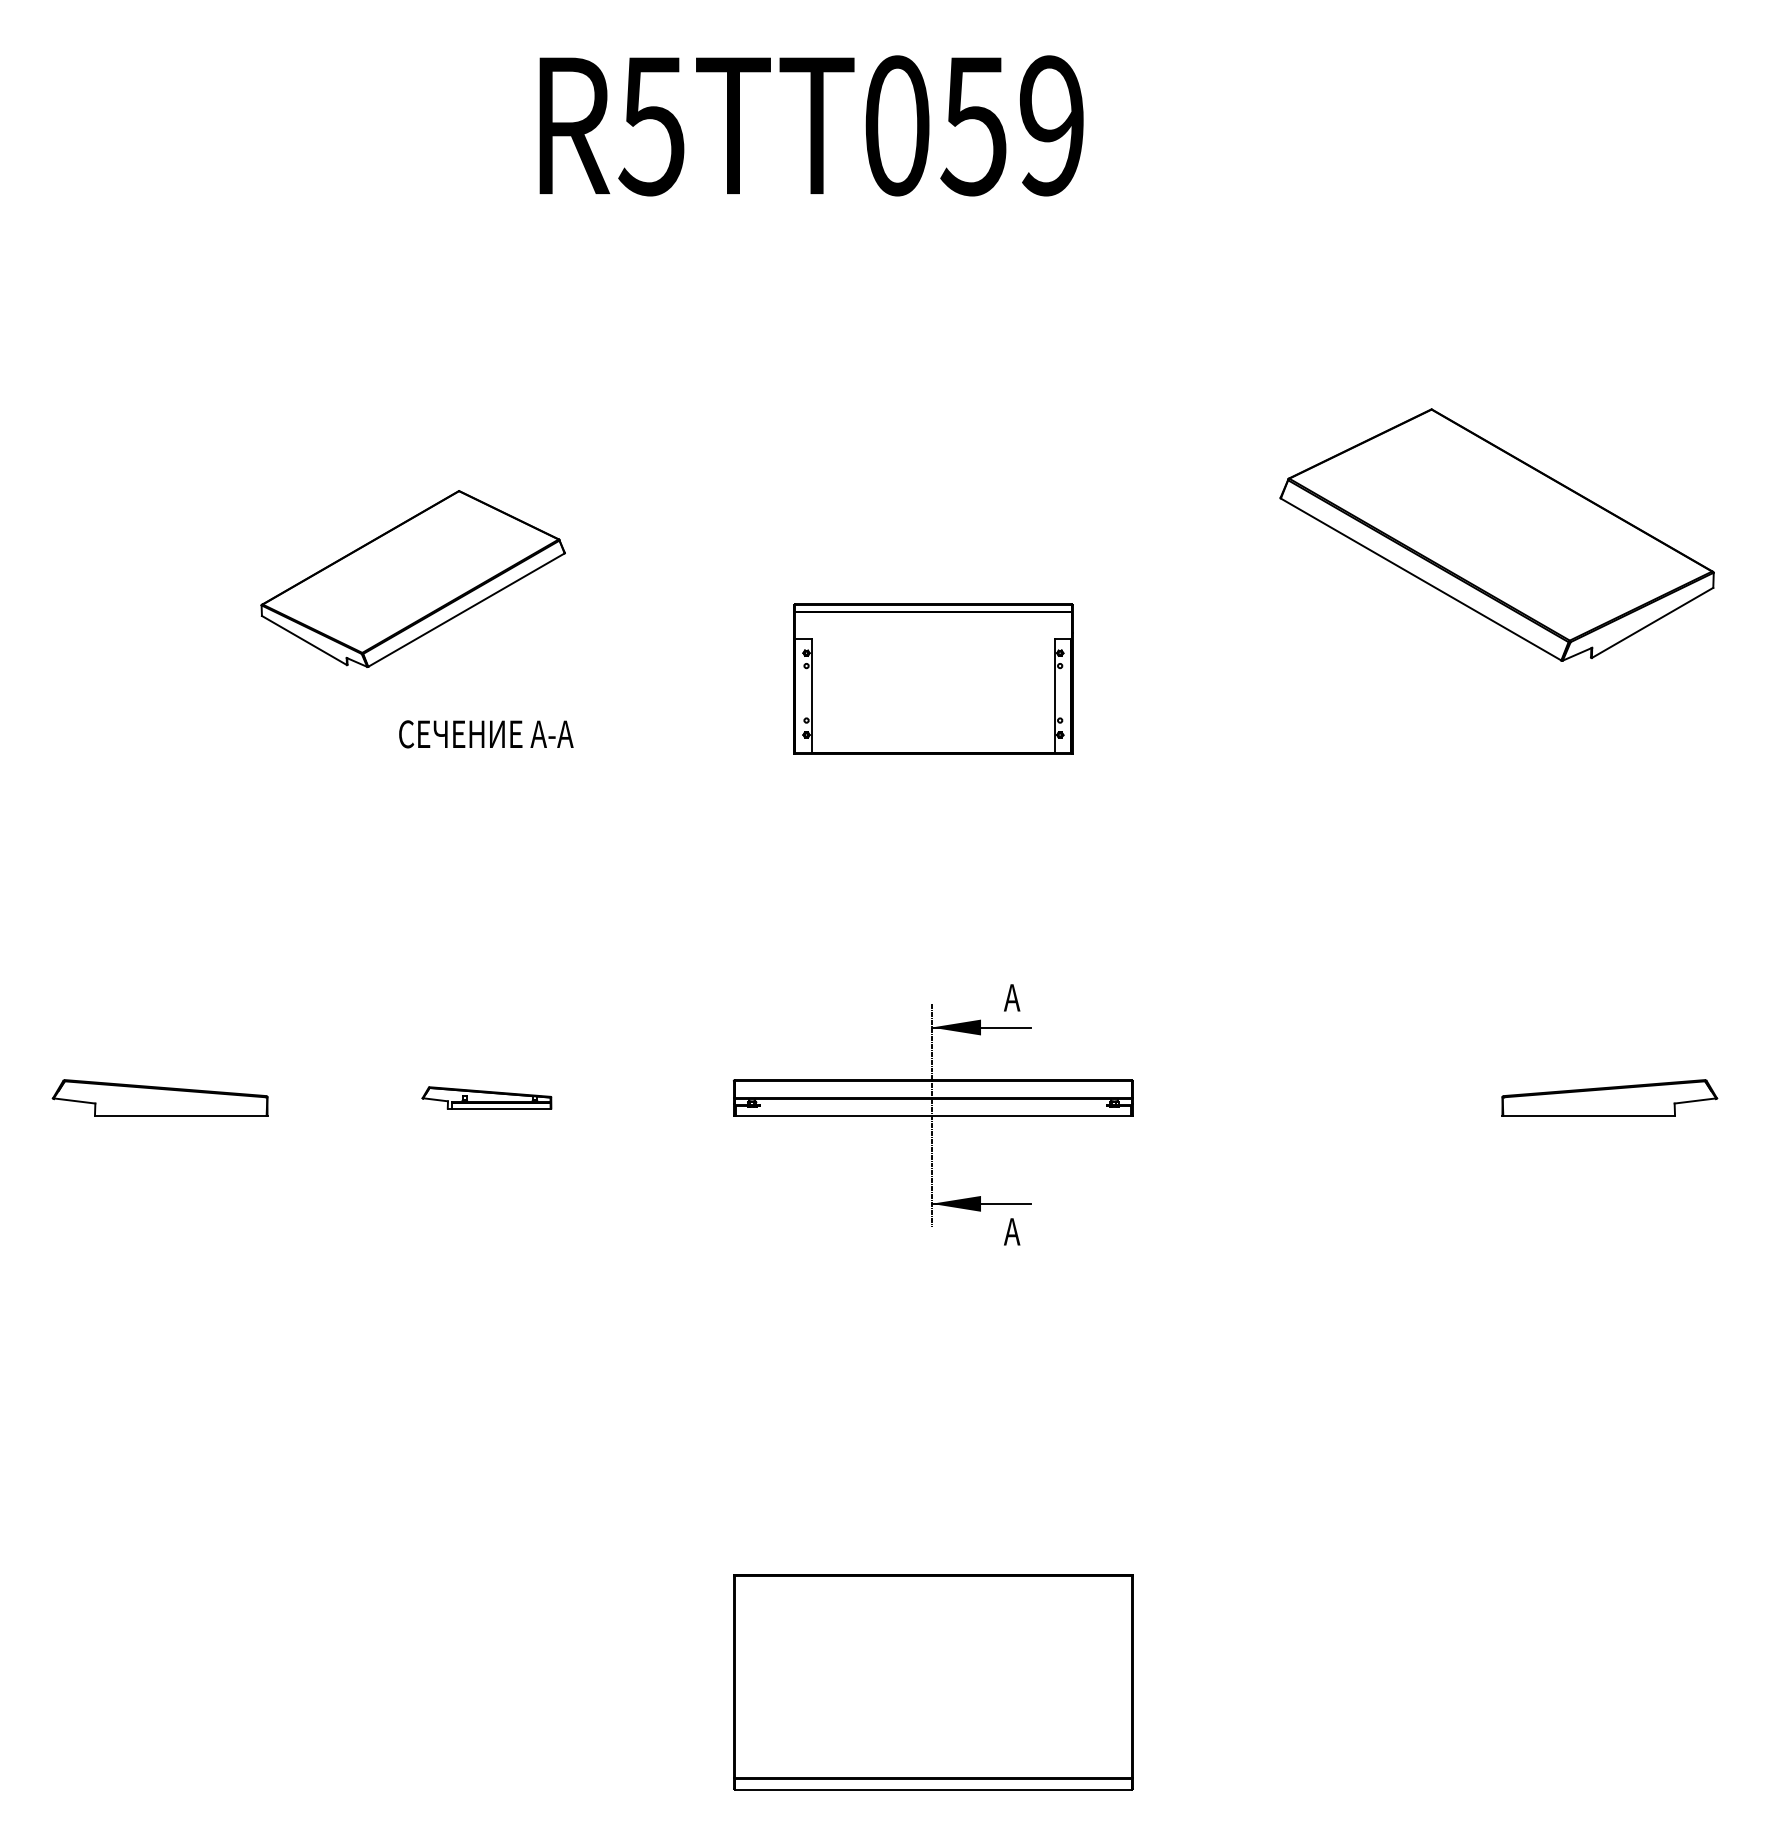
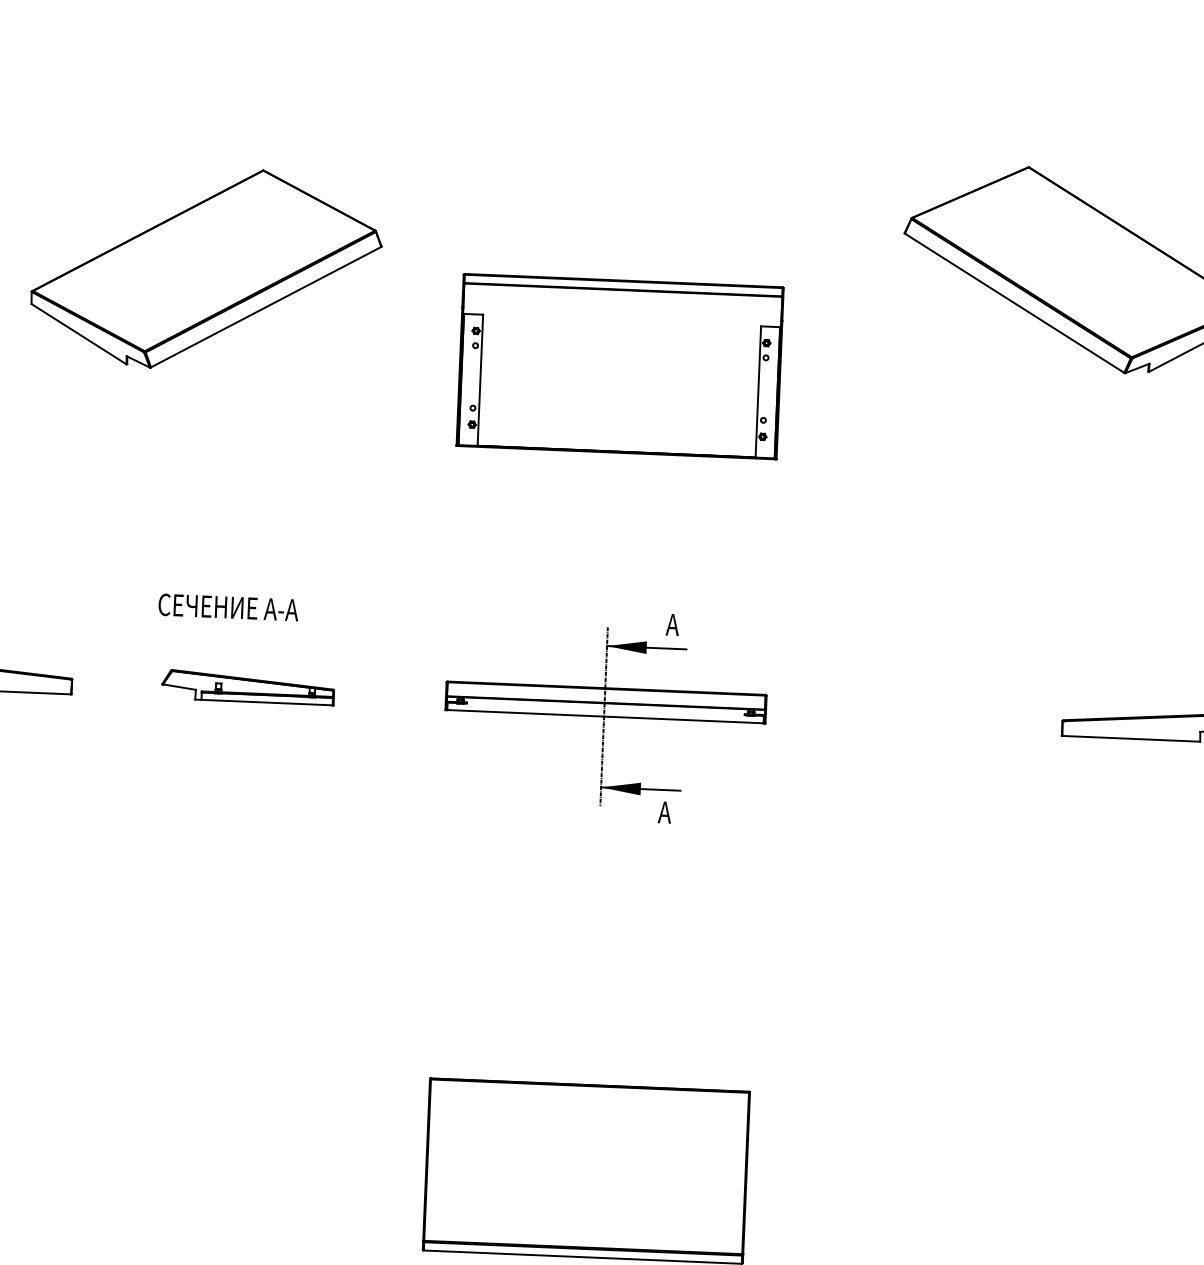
part: (412, 578) -> (205, 268), size x1.43
part: (933, 678) -> (620, 366), size x1.43
text: (486, 734) -> (228, 607), moved
part: (486, 1097) -> (247, 687), size x1.67

